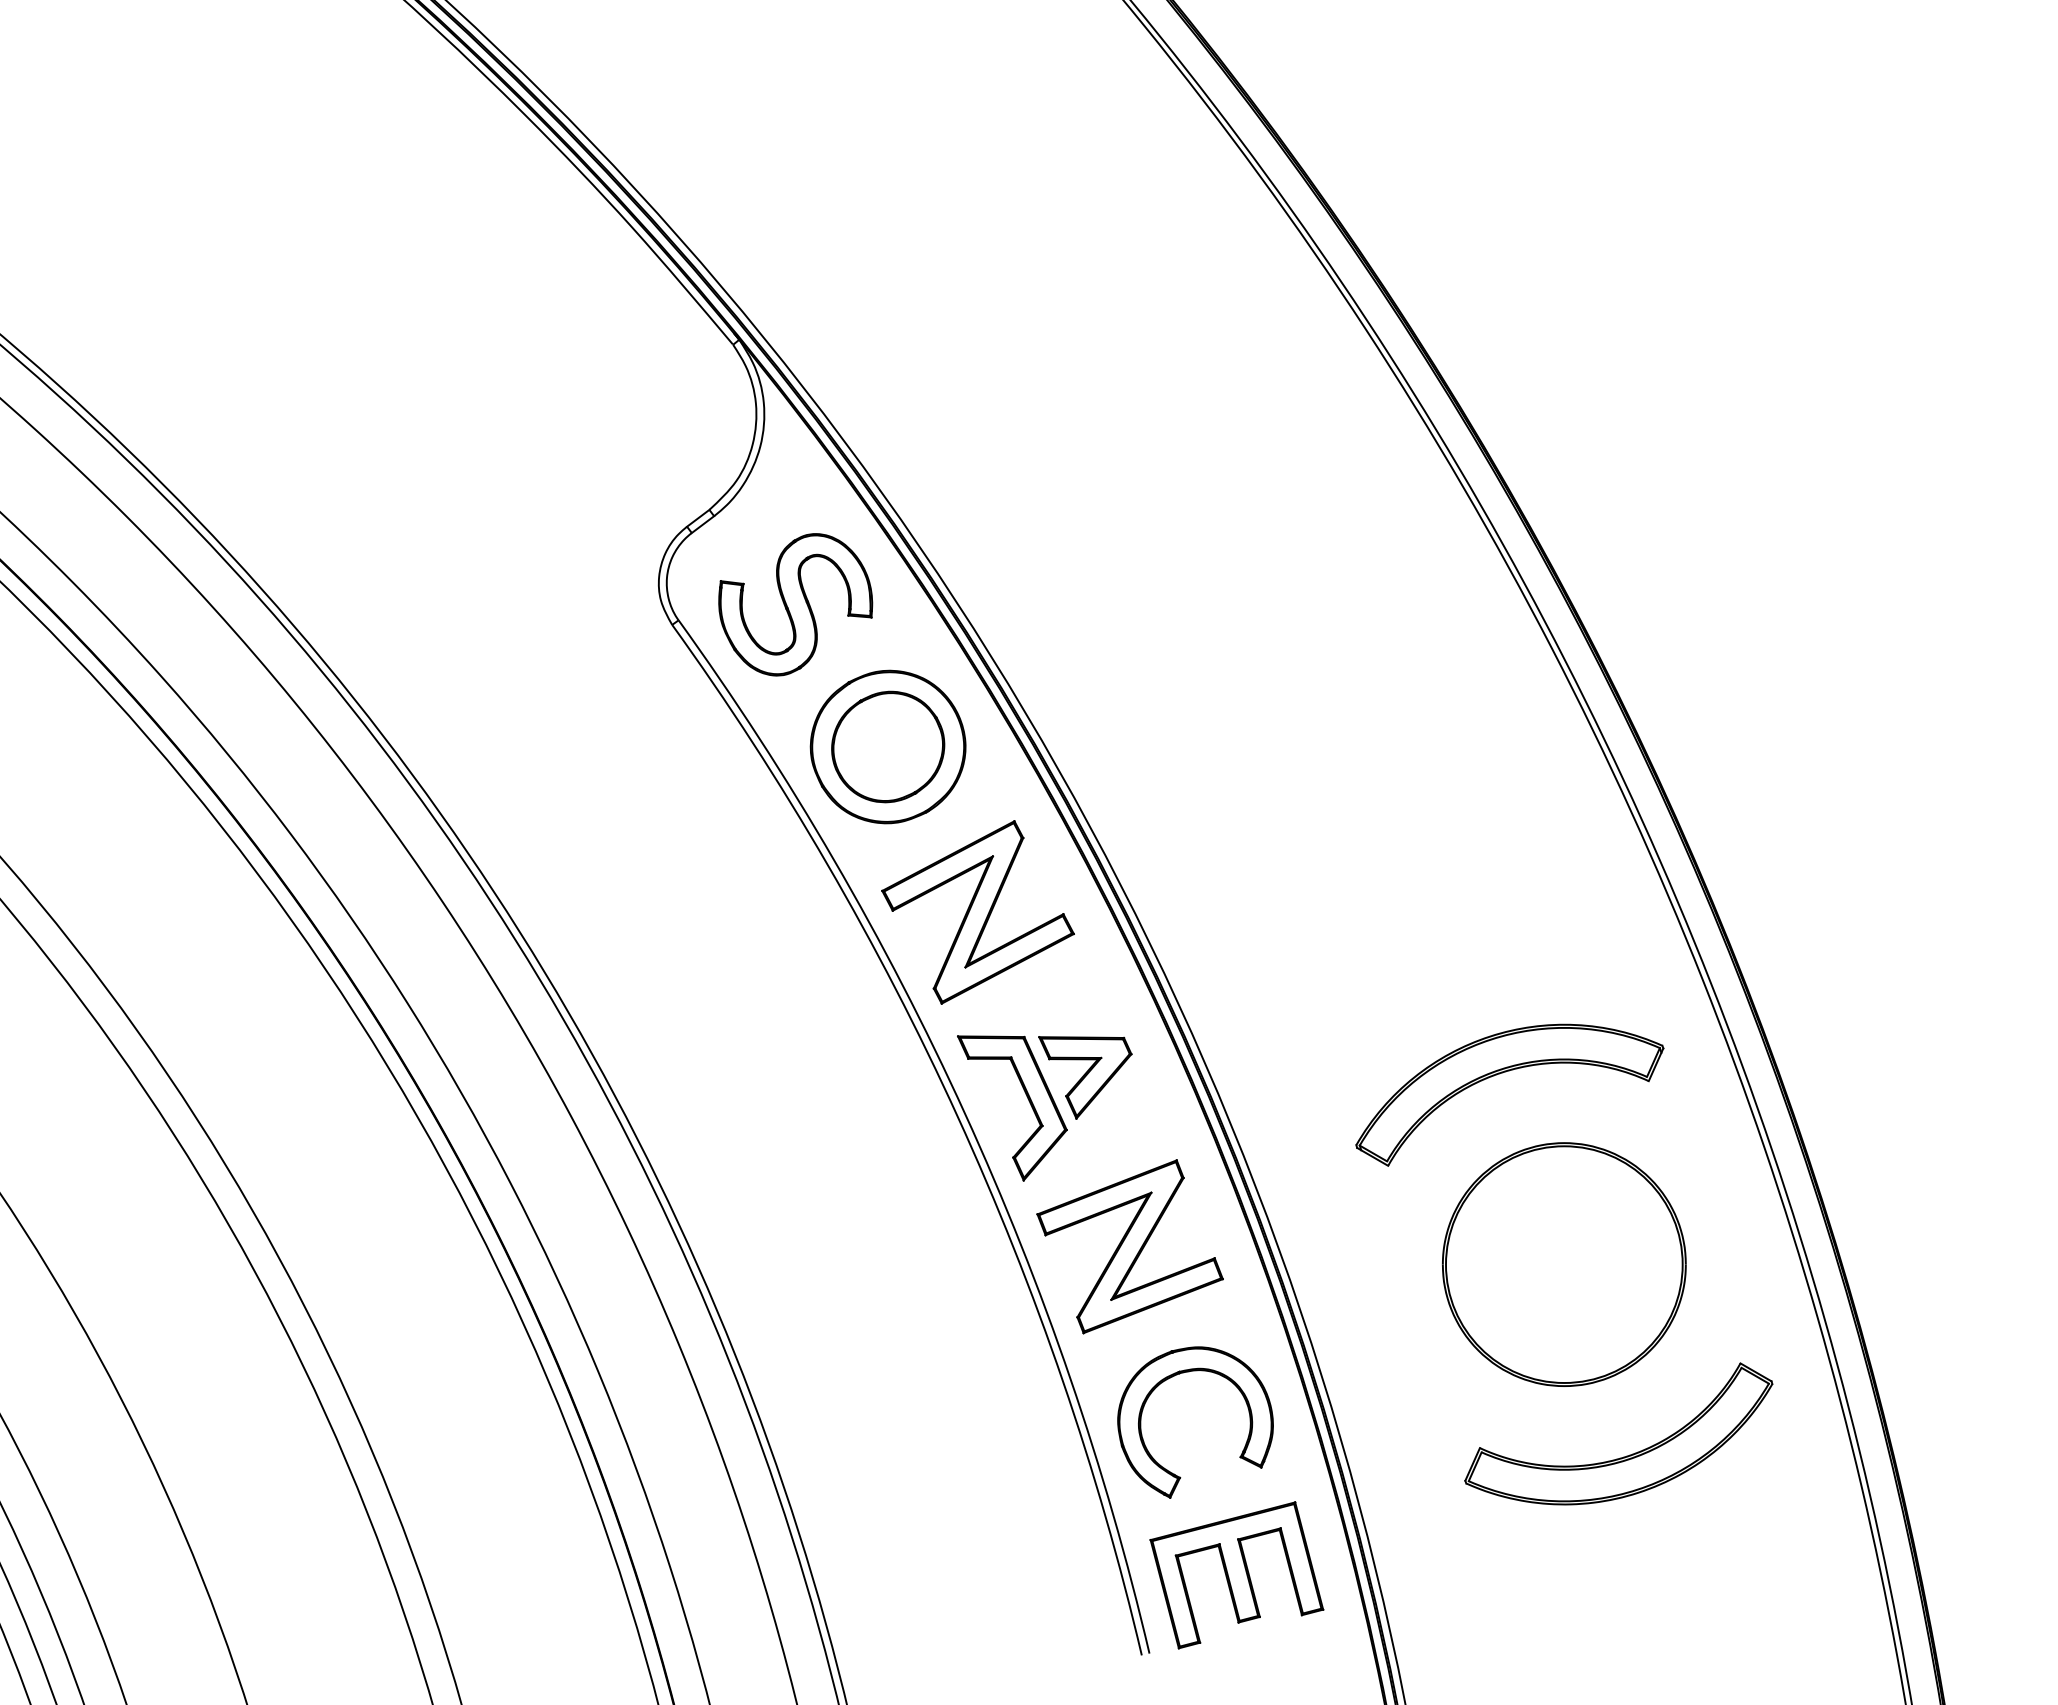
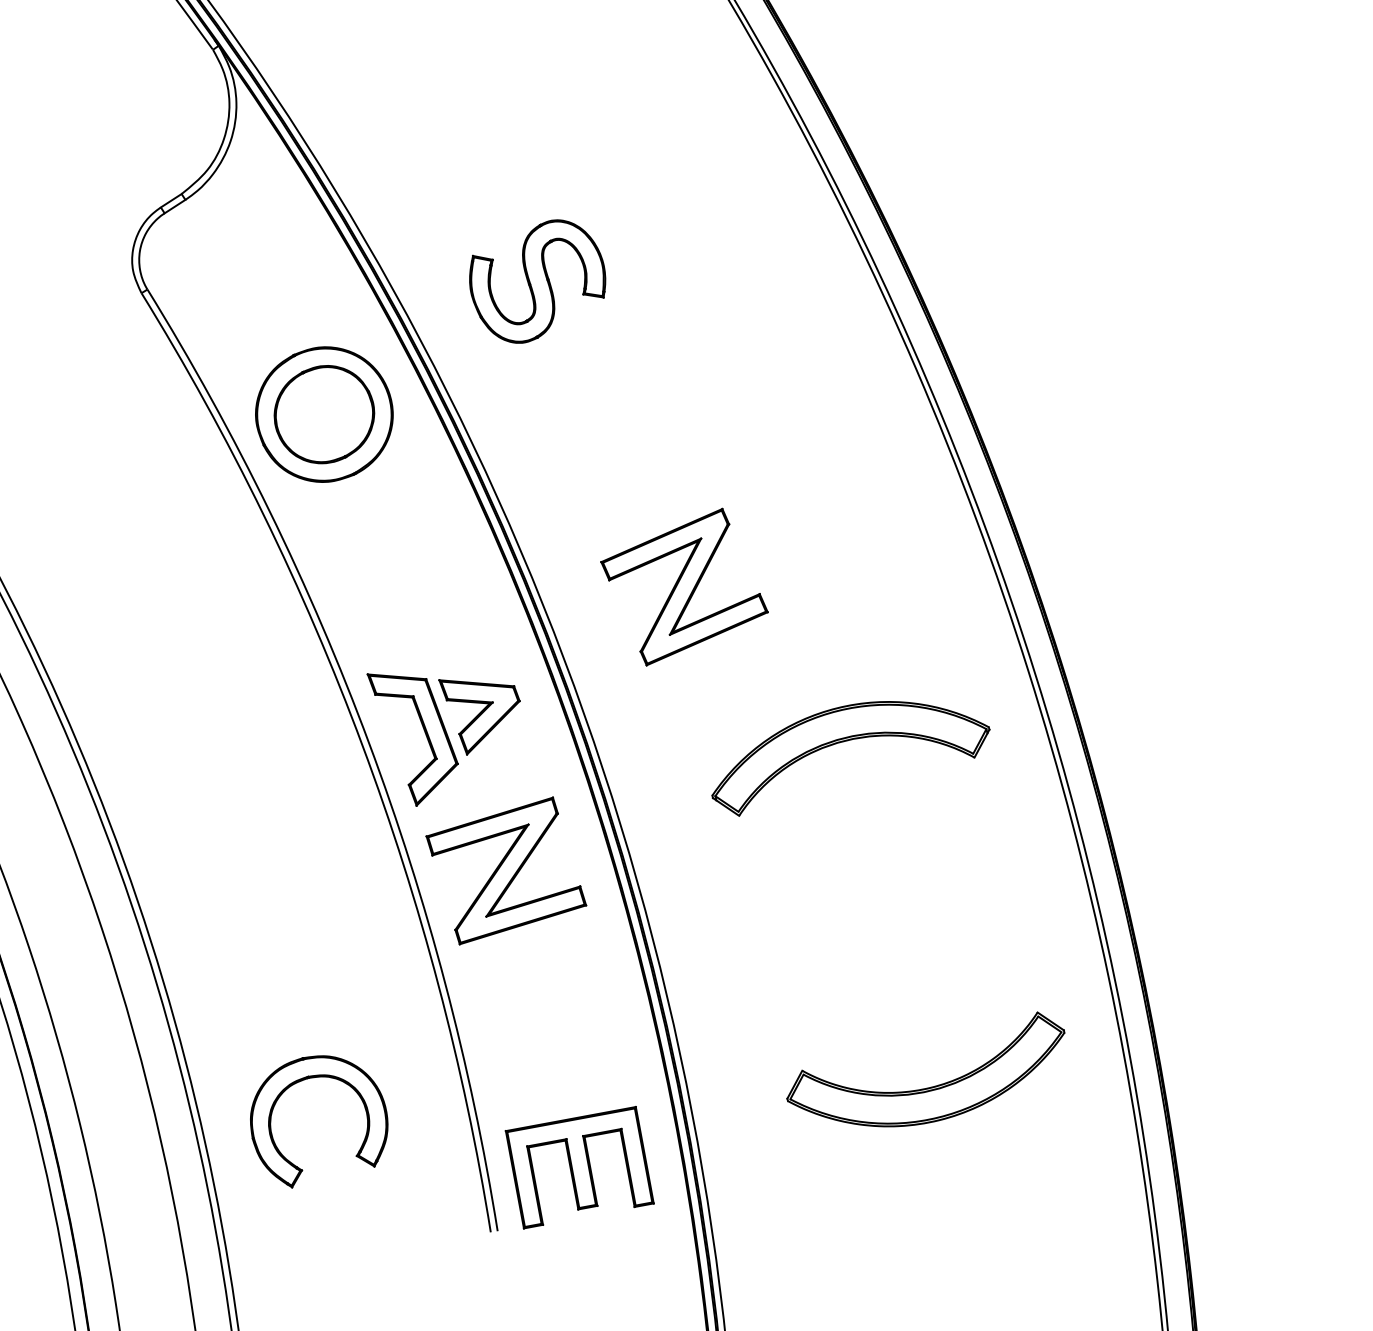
part: (795, 604) -> (537, 281), moved
part: (977, 912) -> (684, 587), moved
part: (1564, 1264) -> (888, 914), removed
part: (1177, 1375) -> (306, 1079), moved

